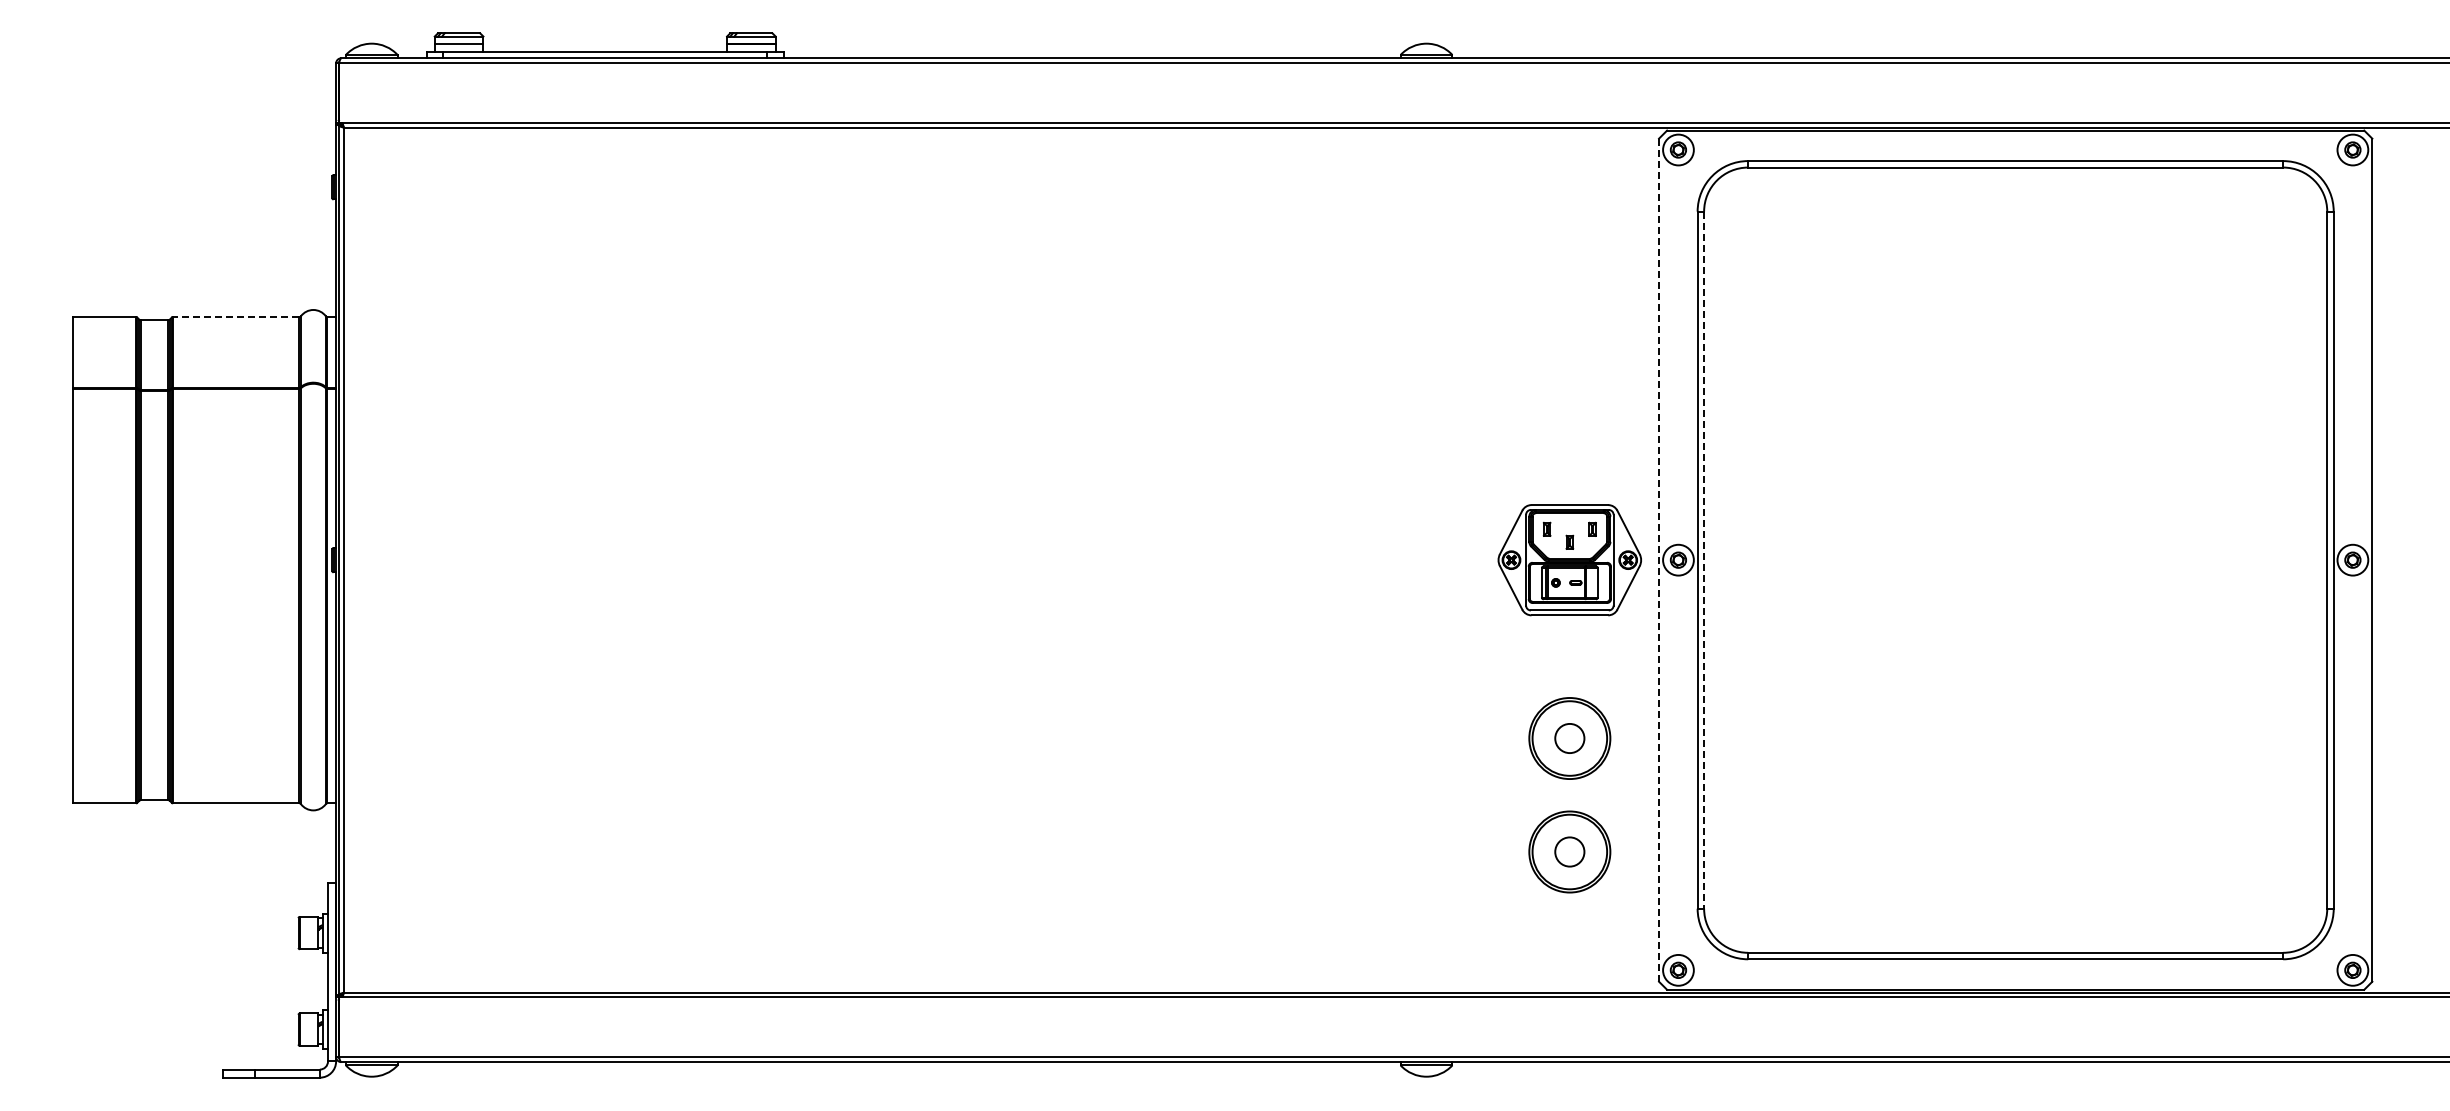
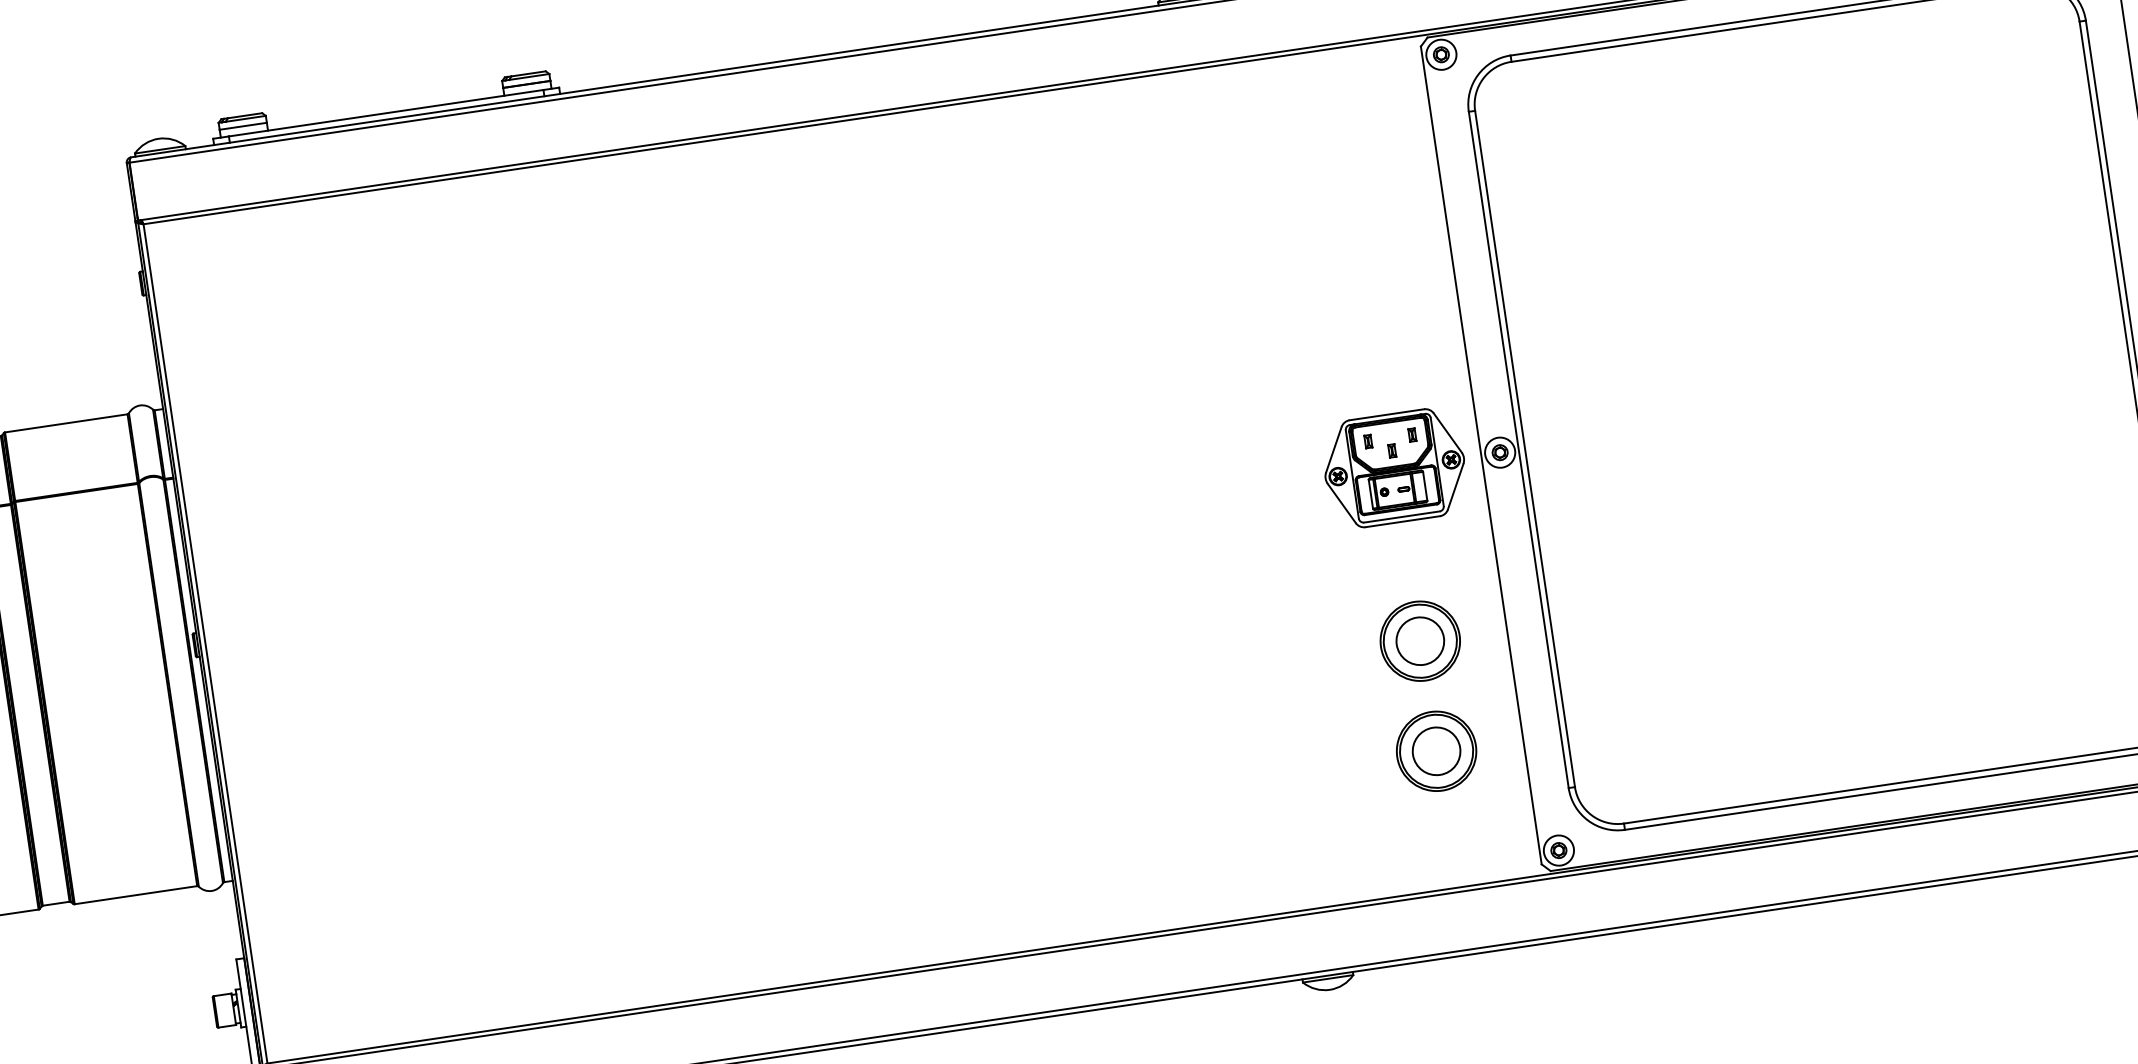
line: (235, 317) -> (65, 423), dashed -> solid
line: (1659, 560) -> (1481, 455), dashed -> solid
line: (1704, 560) -> (1525, 449), dashed -> solid
circle: (1569, 738) -> (1419, 641), size x1.67
circle: (1569, 851) -> (1436, 750), size x1.67

